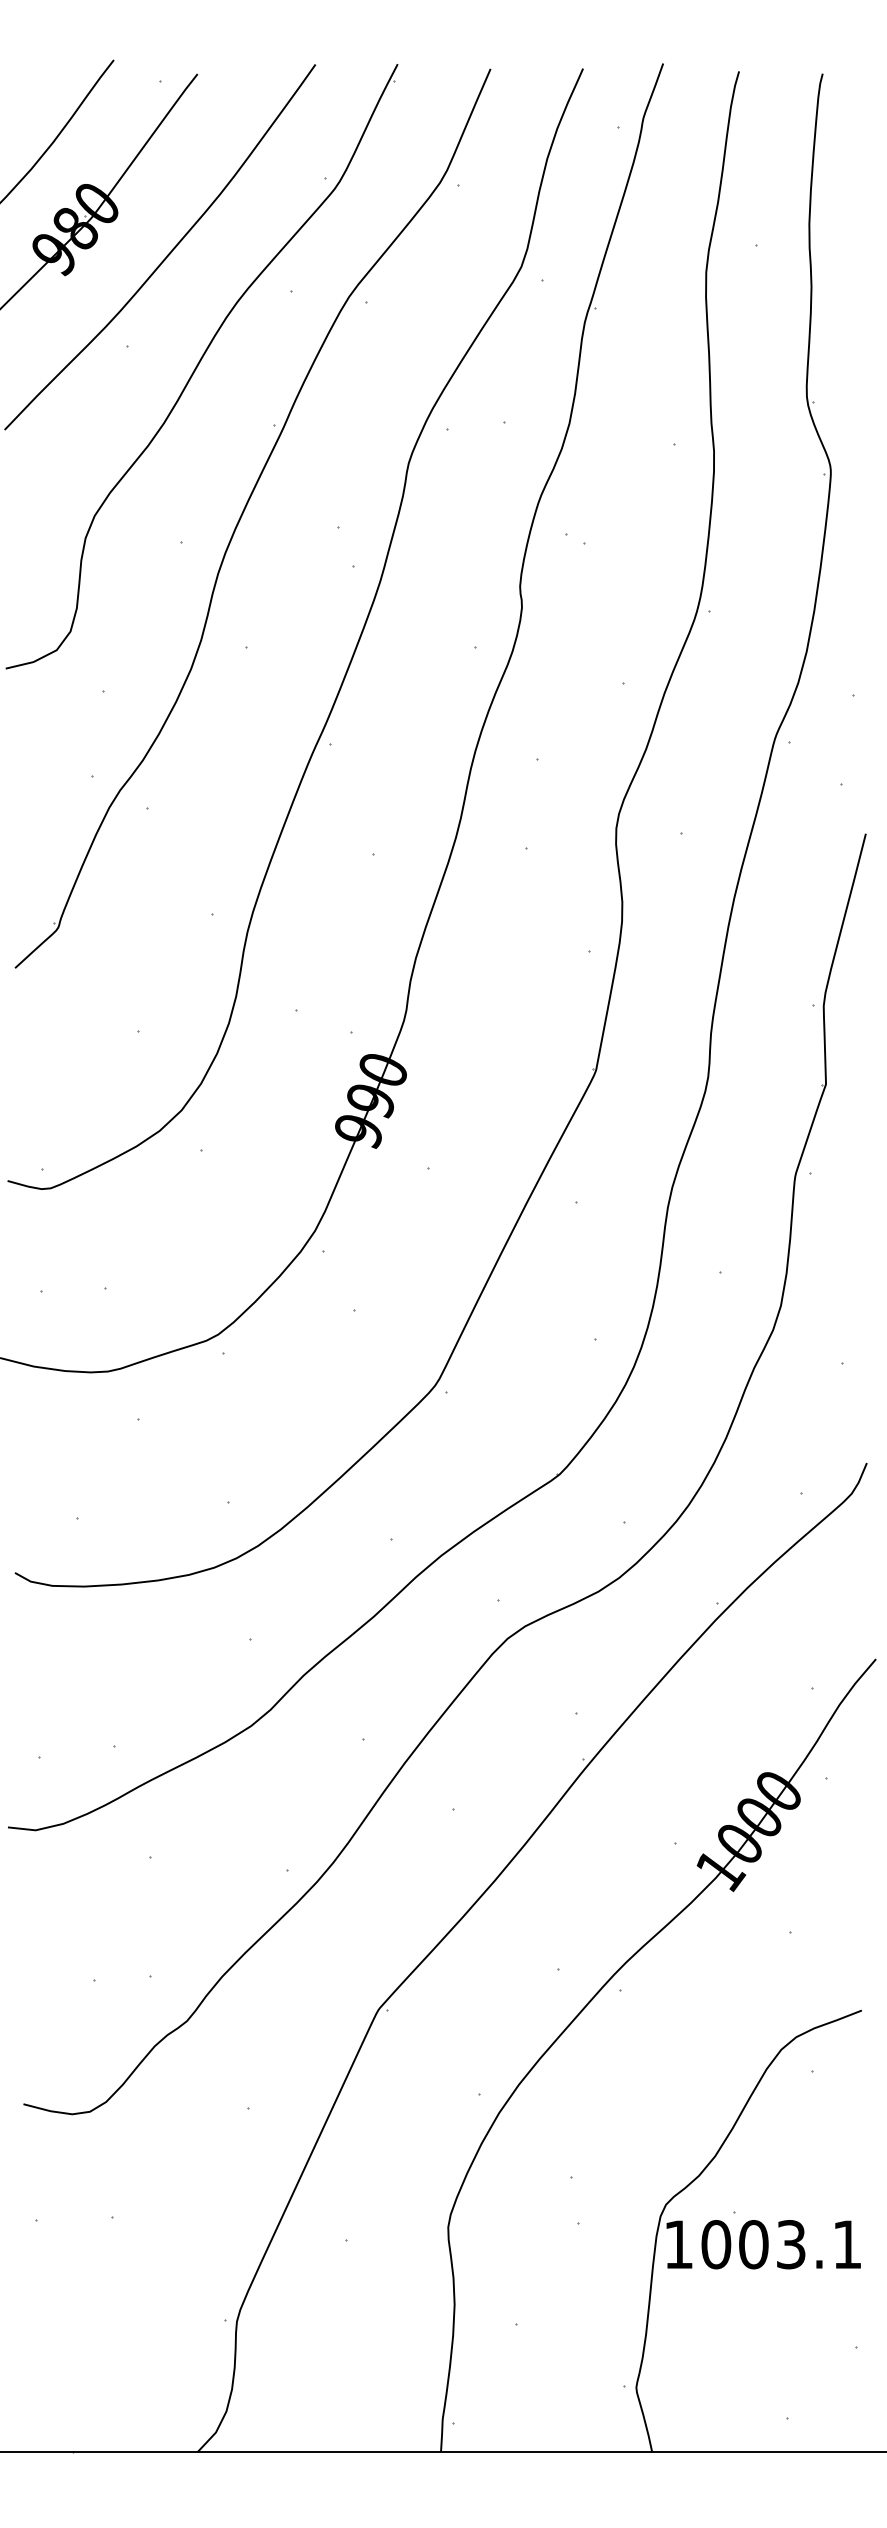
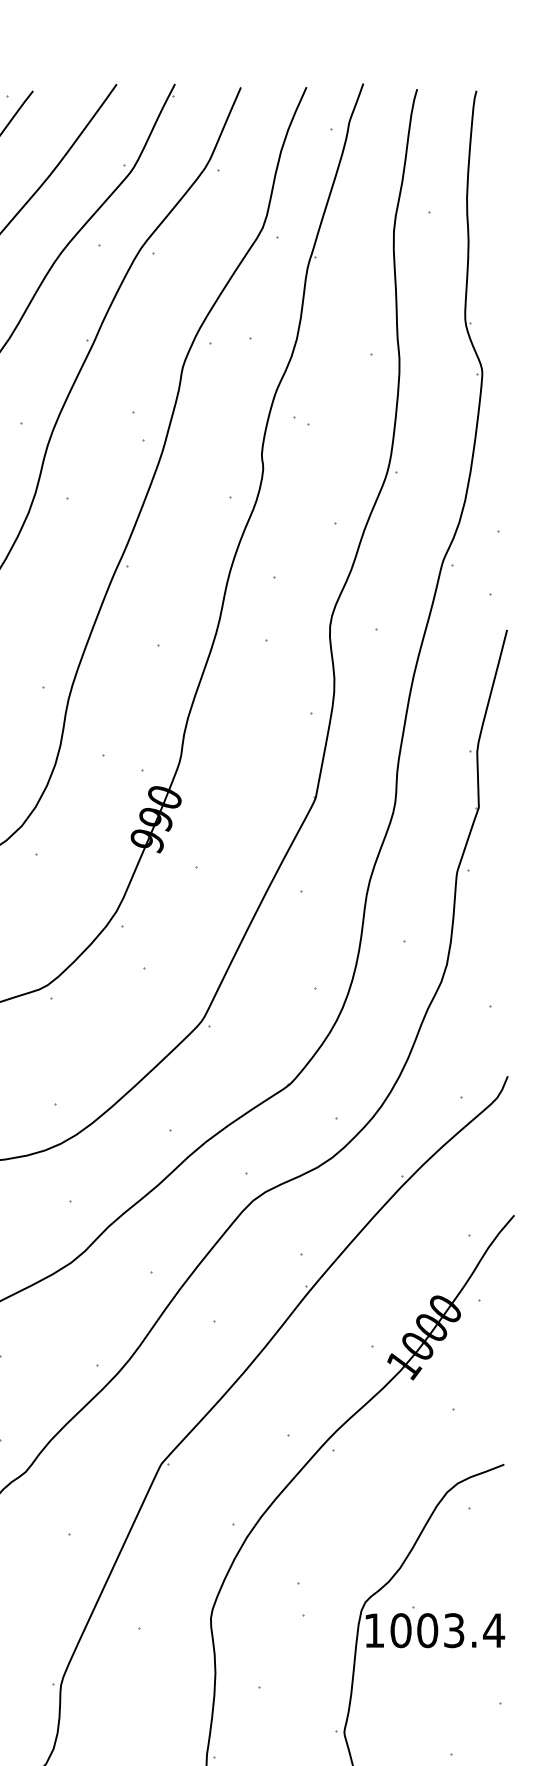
text: (846, 2244) -> (493, 1630), 1003.1 -> 1003.4

